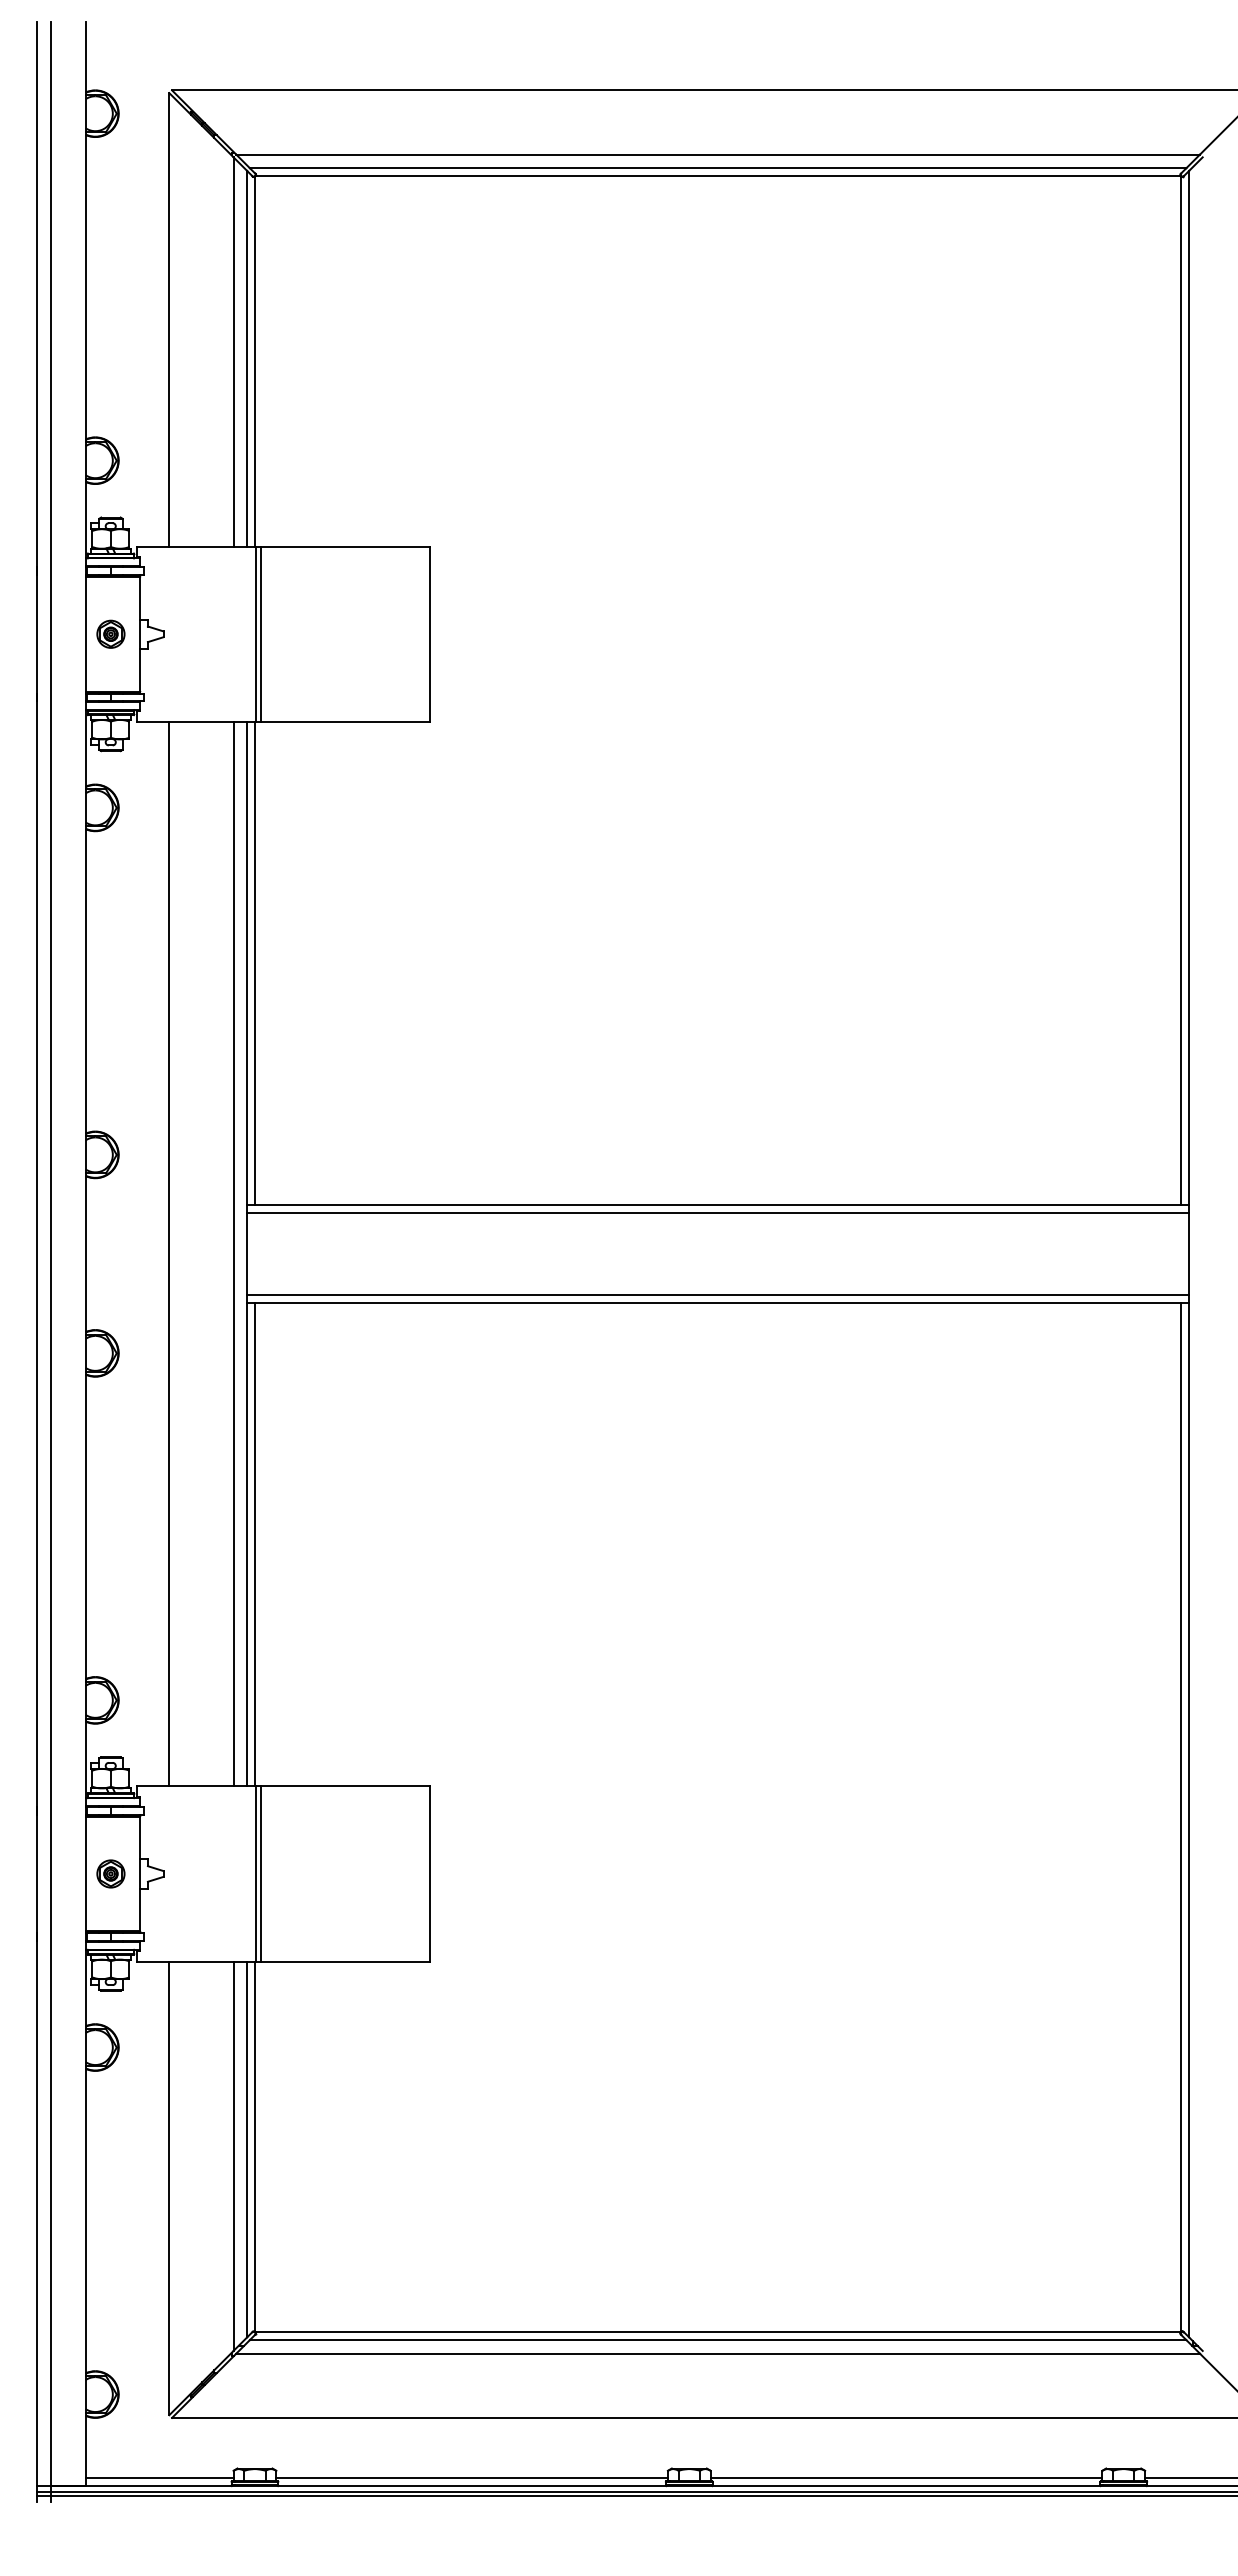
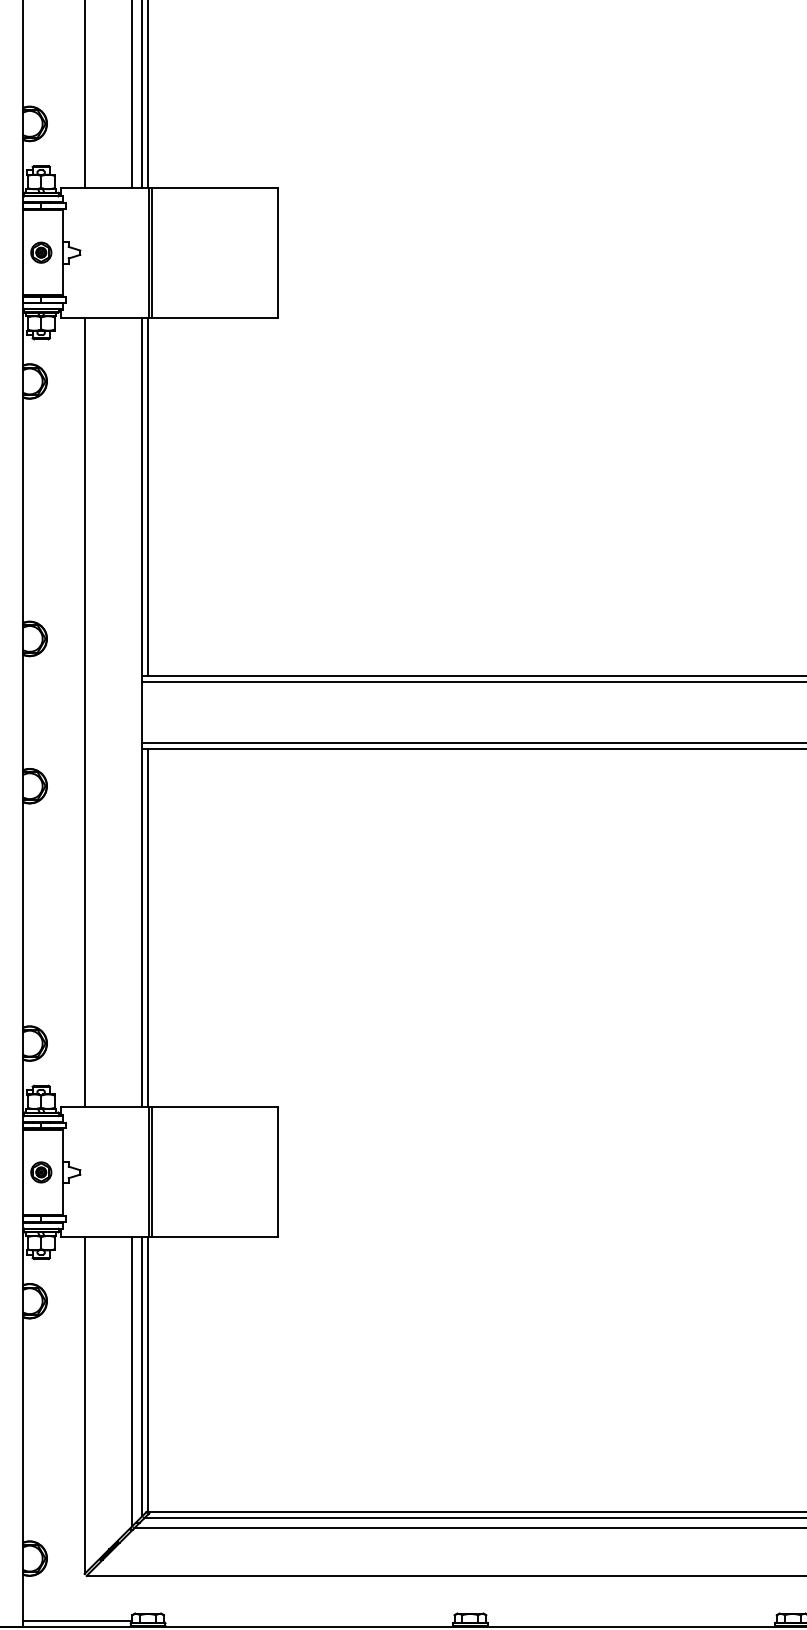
line: (233, 1253) -> (132, 712), removed
line: (471, 2478) -> (308, 1620), removed
line: (906, 2478) -> (631, 1620), removed

